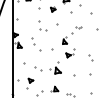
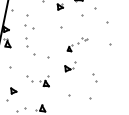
part: (42, 25) -> (29, 21), moved
part: (72, 35) -> (77, 45), size x0.7
part: (47, 67) -> (37, 78), size x0.7

